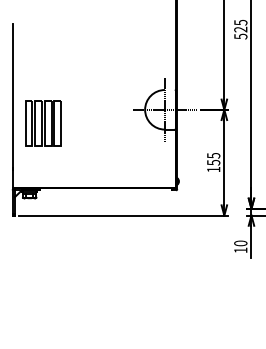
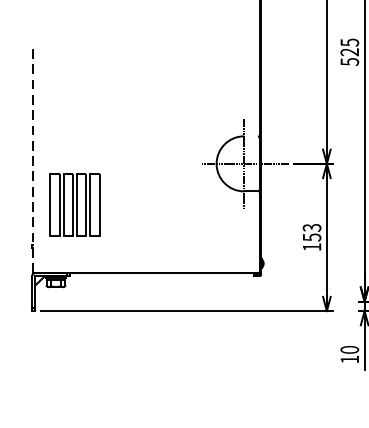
line: (13, 105) -> (33, 157), solid -> dashed
part: (43, 123) -> (75, 205), moved
text: (213, 155) -> (311, 227), 155 -> 153

